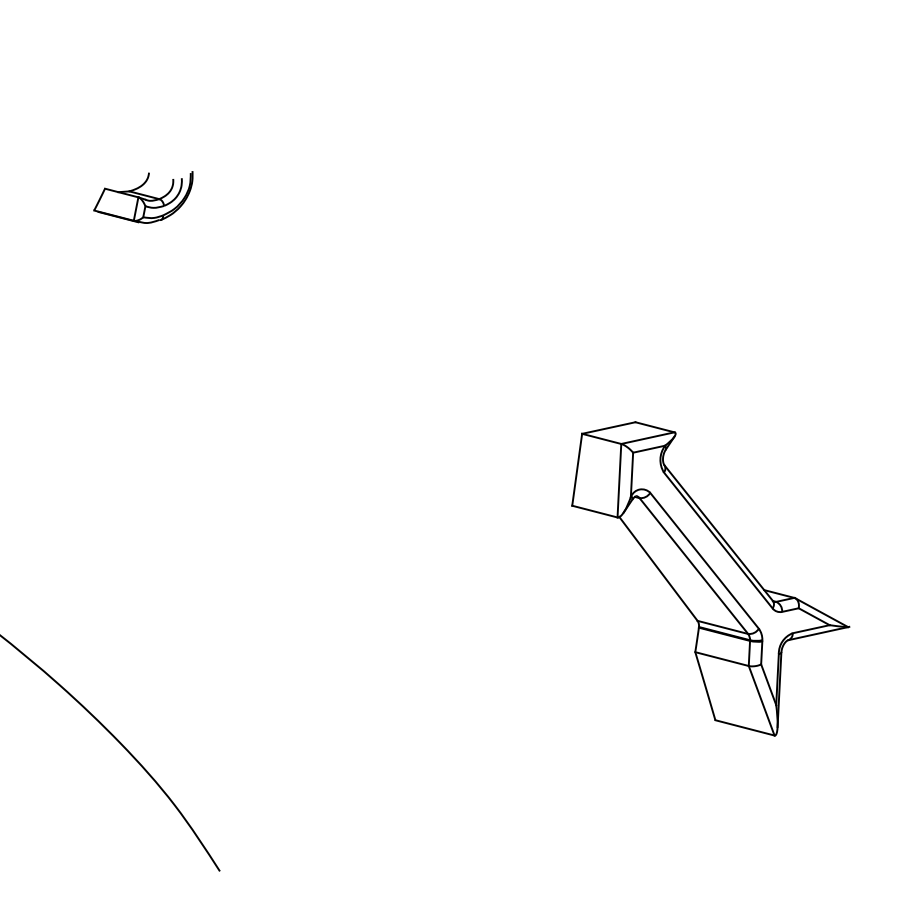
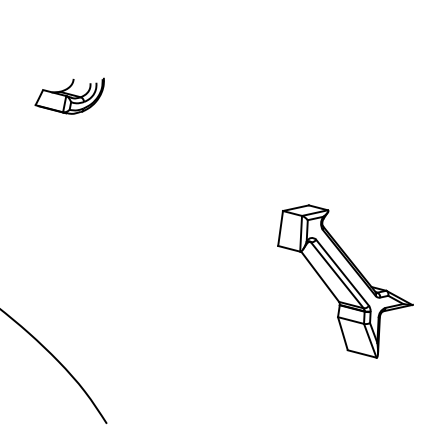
part: (143, 196) -> (69, 95), size x1.43

